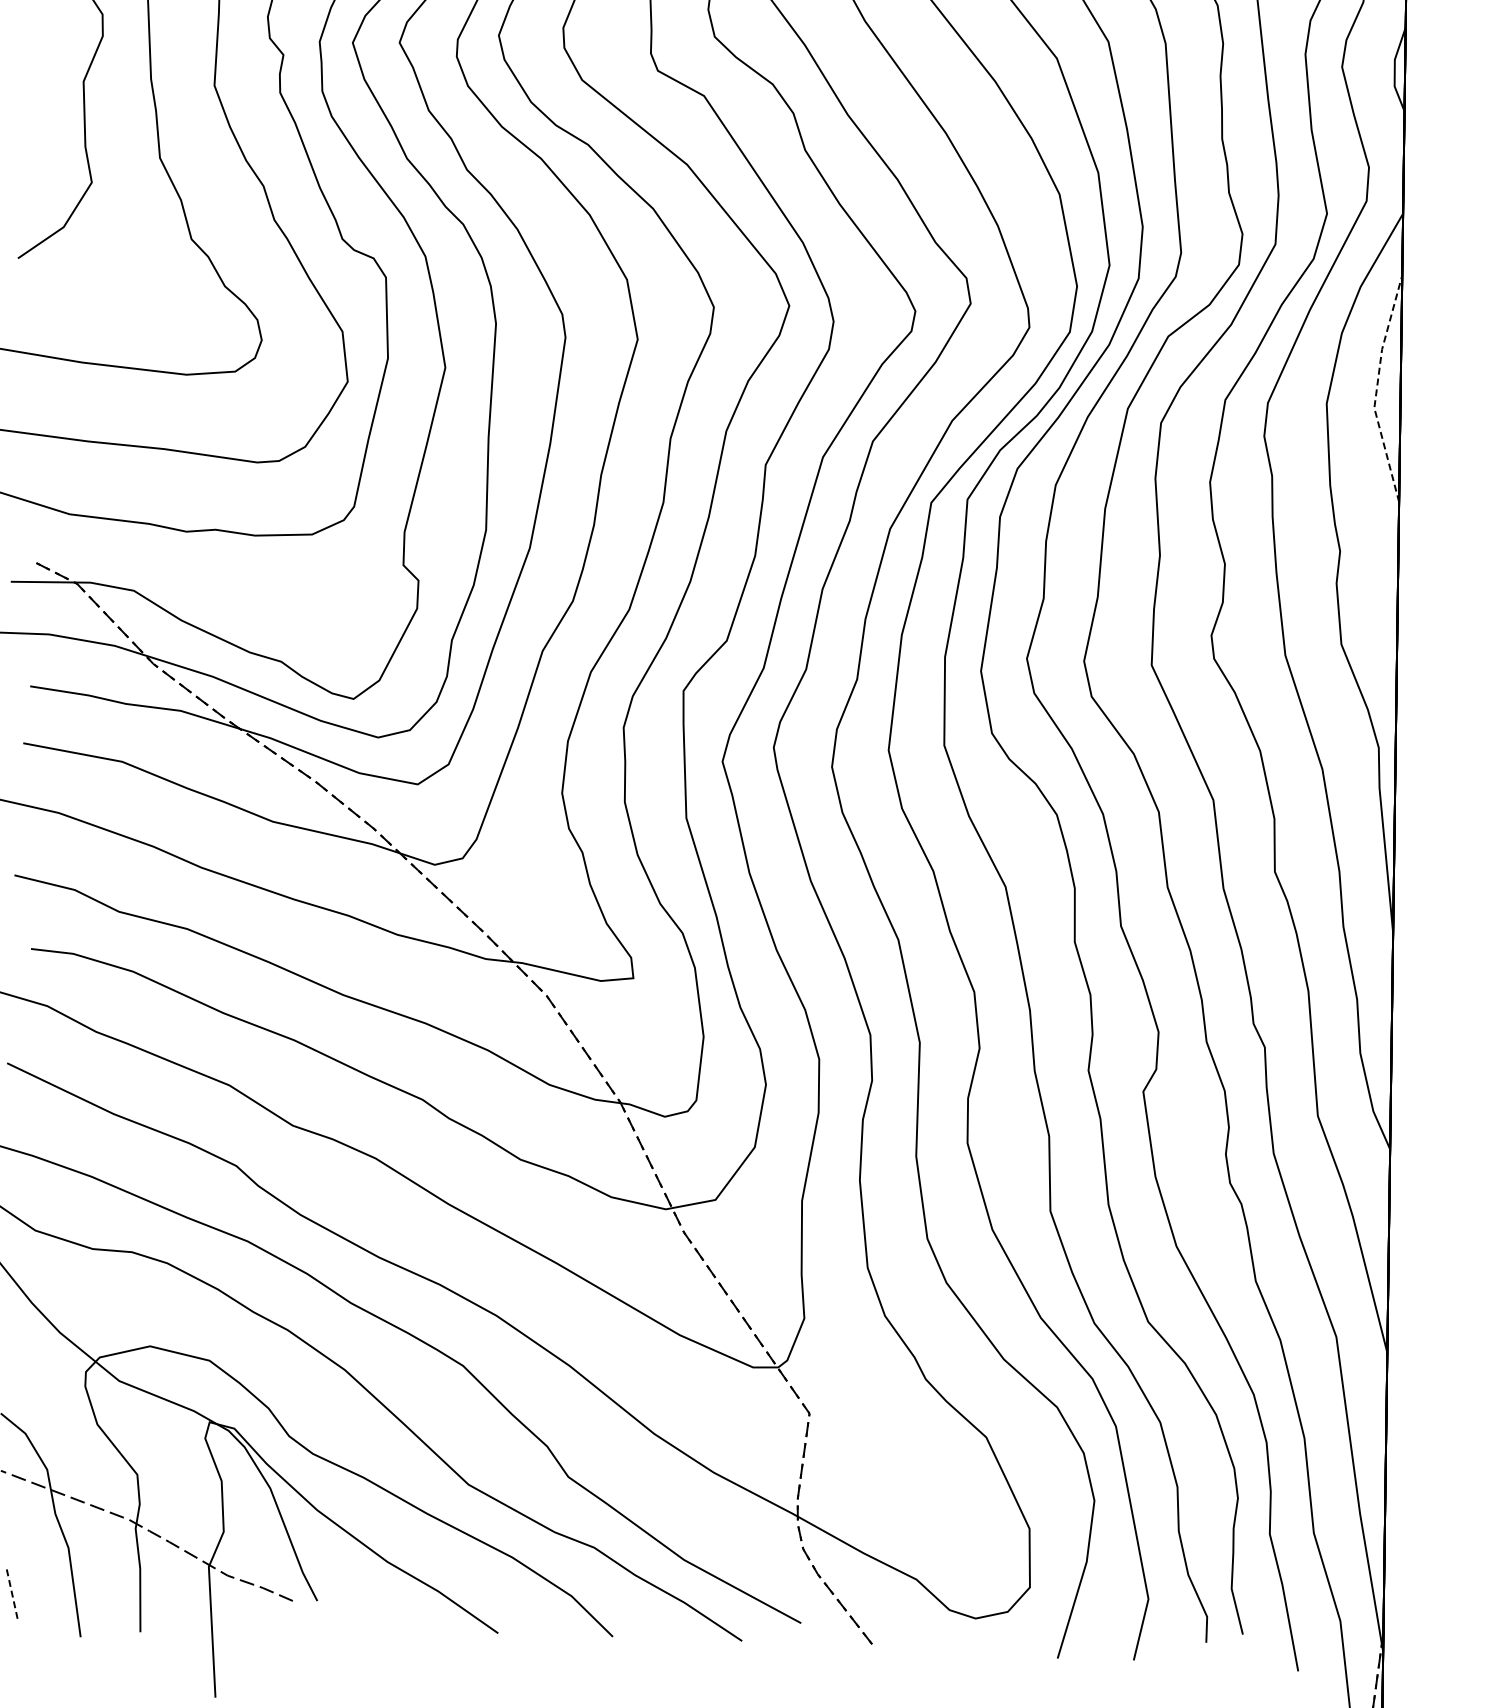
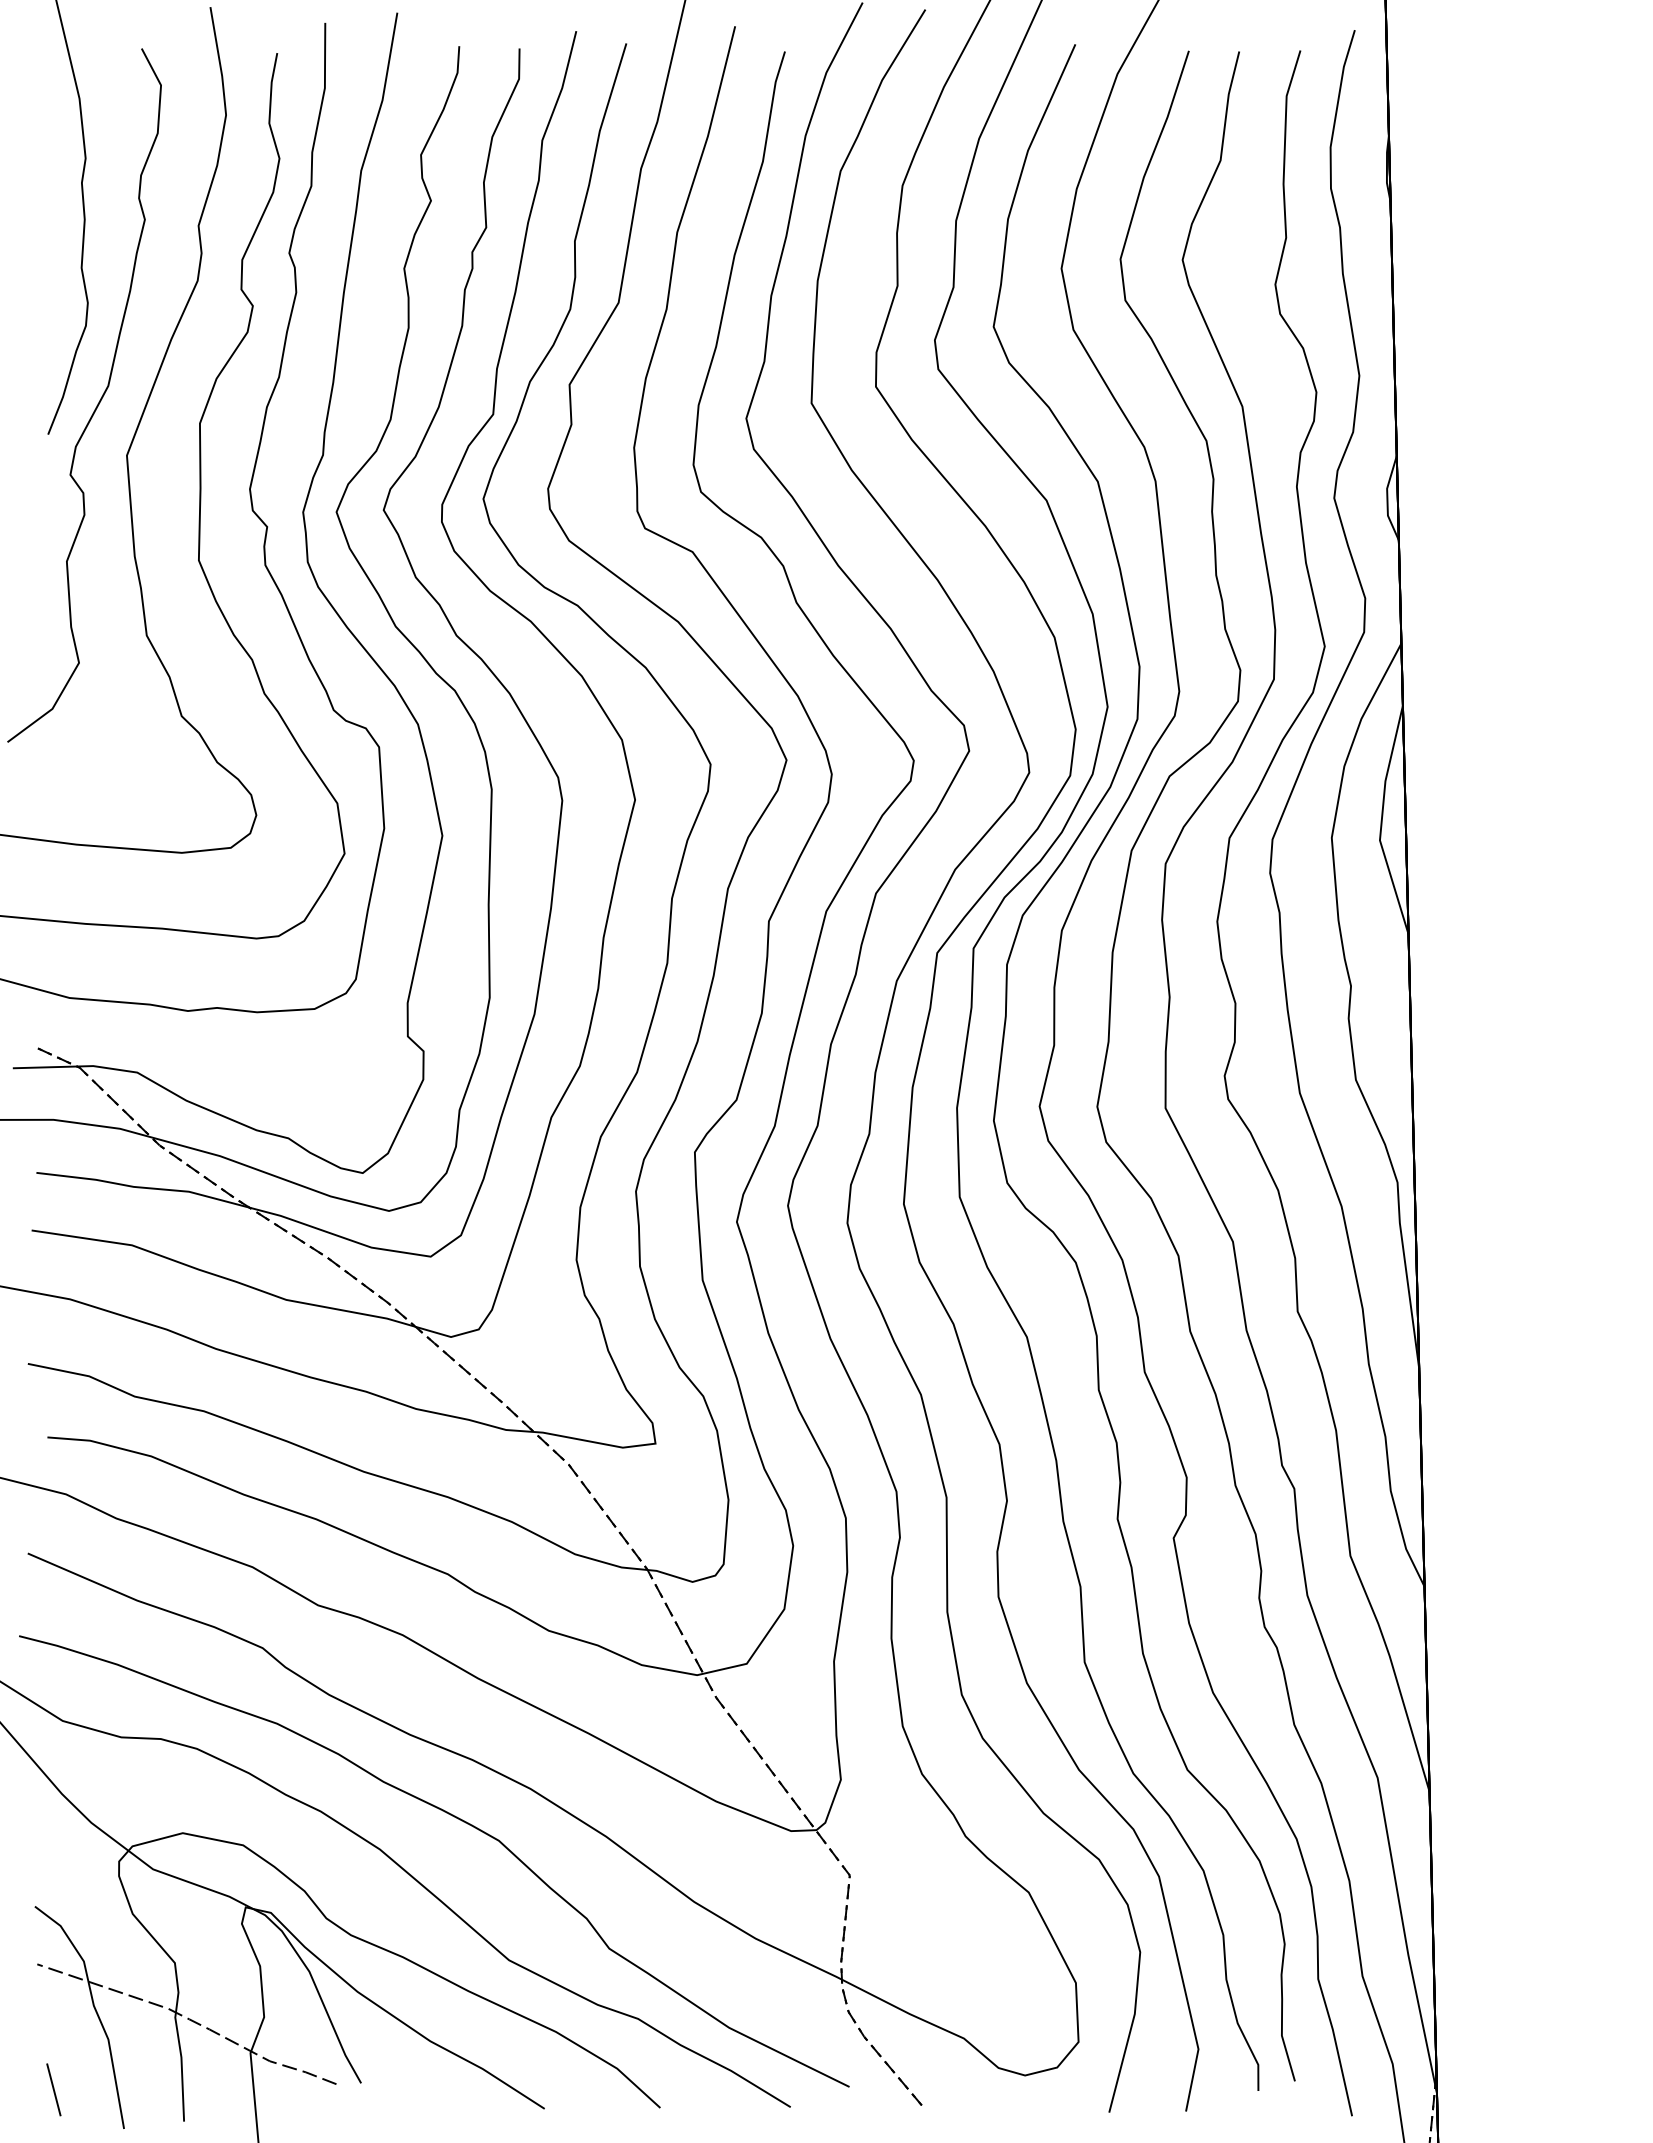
line: (1376, 388) -> (1381, 820), dashed -> solid
line: (13, 1596) -> (54, 2090), dashed -> solid

